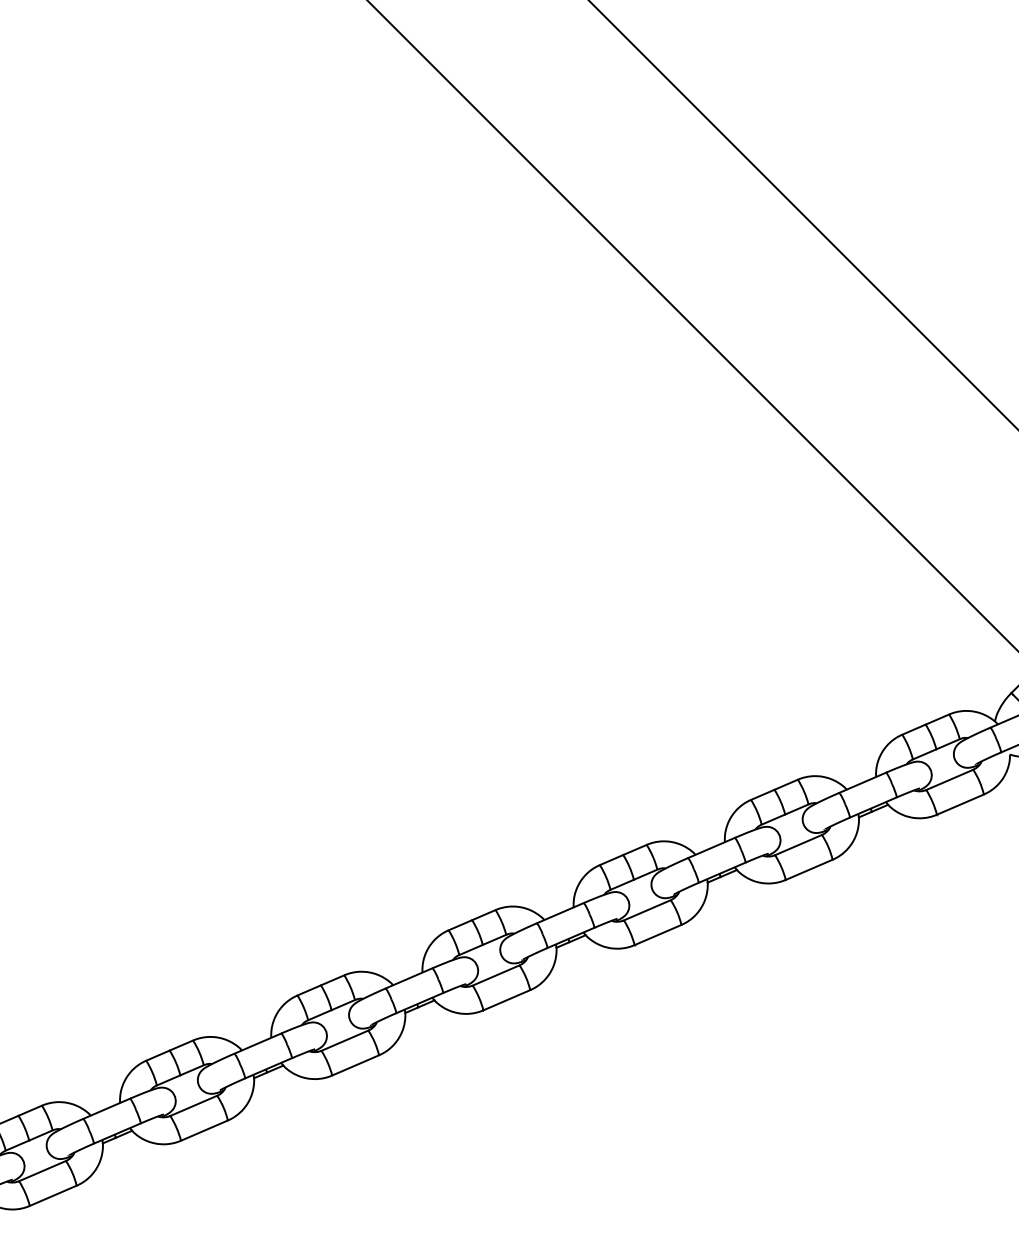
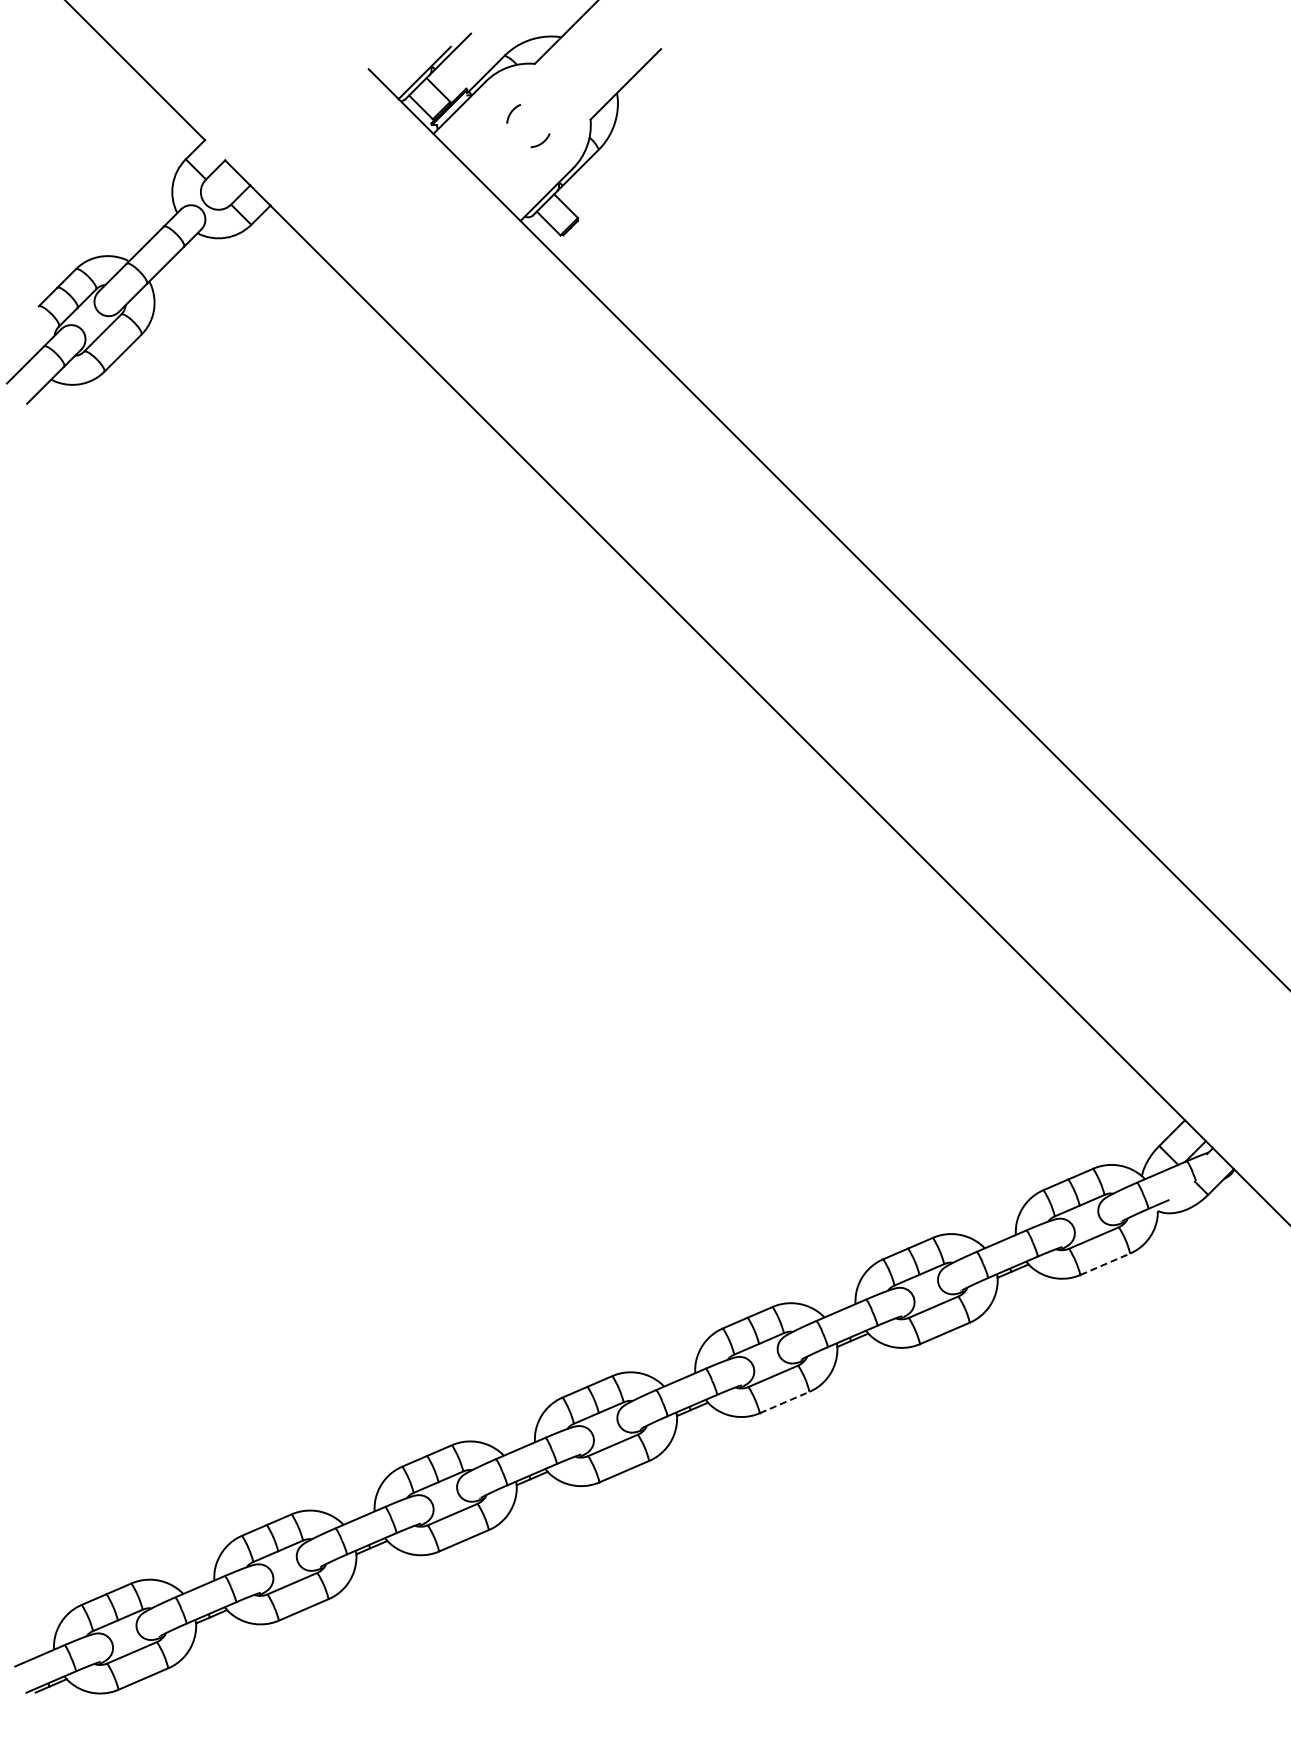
line: (960, 804) -> (1105, 1264), solid -> dashed
line: (658, 935) -> (785, 1402), solid -> dashed

